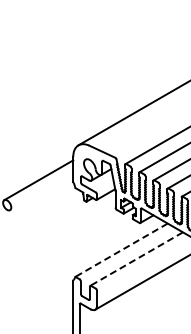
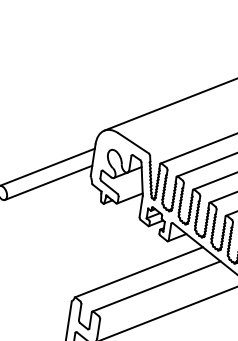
line: (41, 191) -> (48, 182), added
line: (121, 250) -> (138, 272), dashed -> solid
line: (136, 259) -> (156, 286), dashed -> solid

